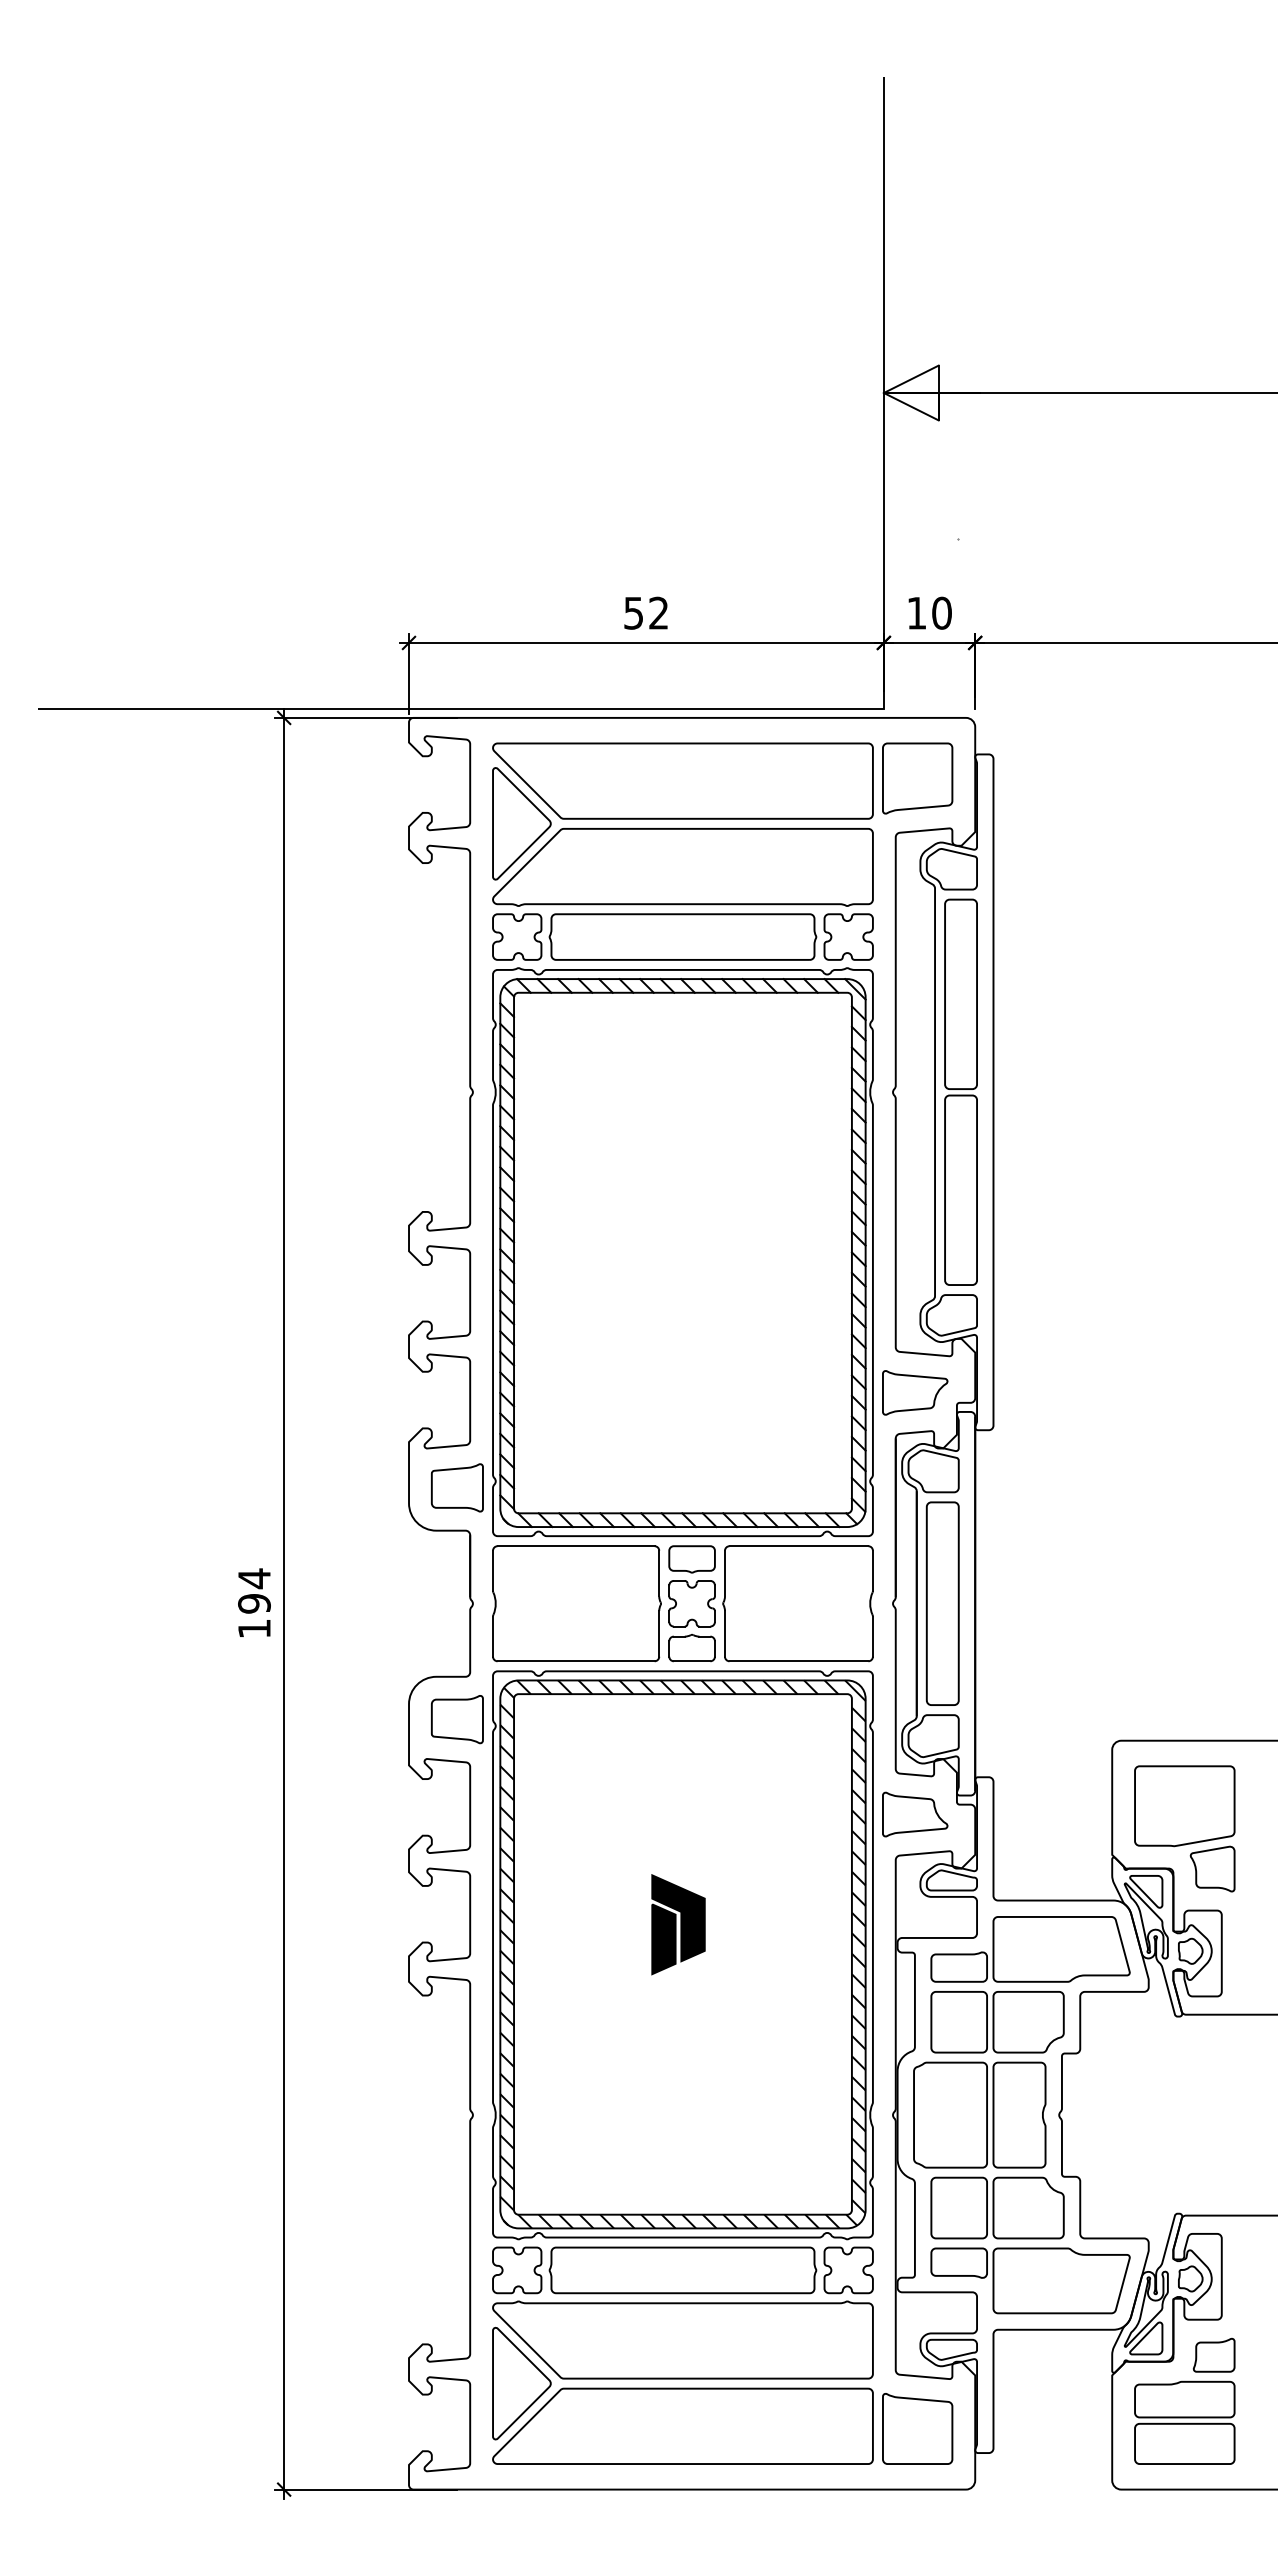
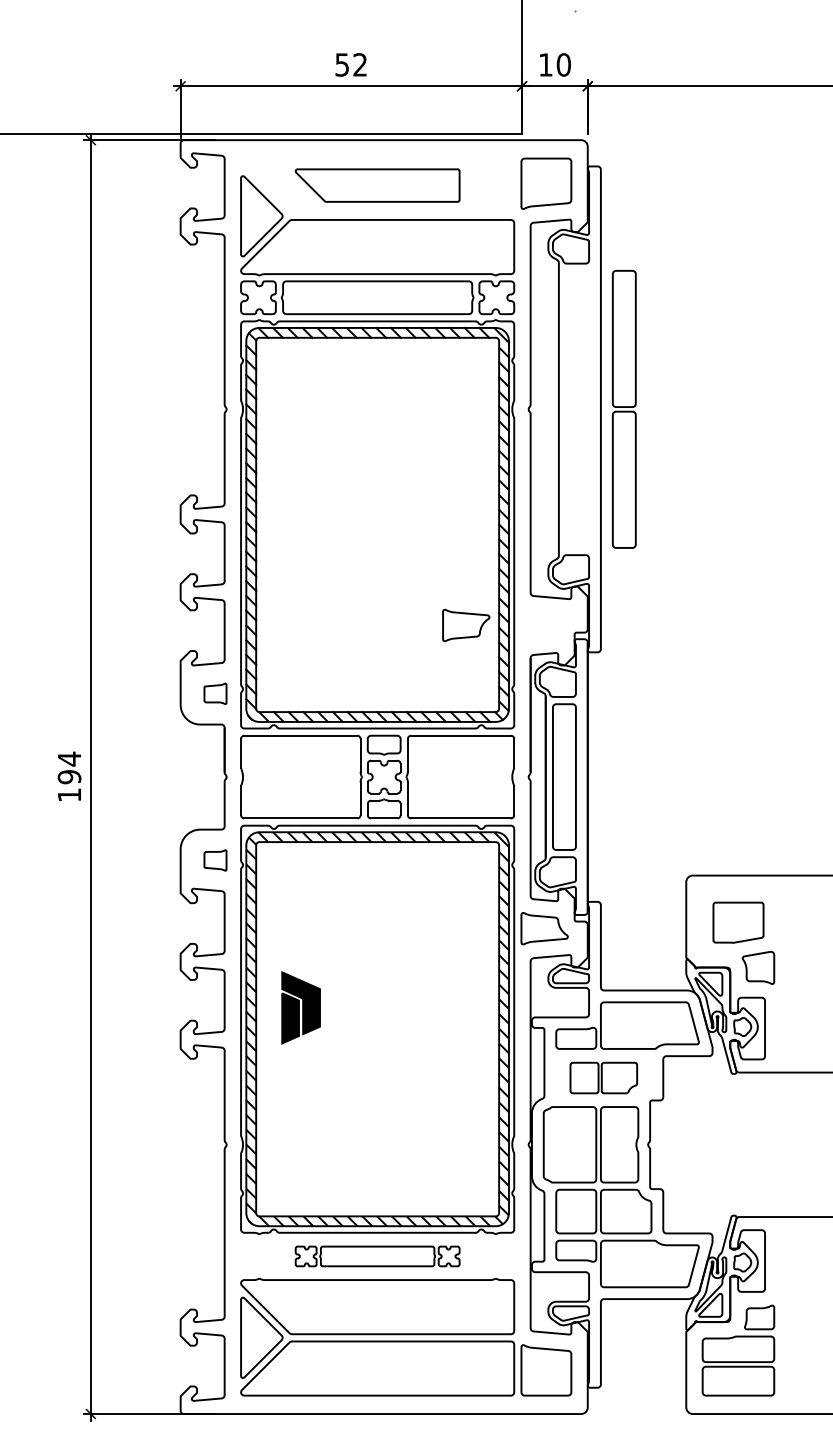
part: (682, 780) -> (377, 185), size x0.6
part: (960, 1091) -> (623, 408), moved
part: (915, 1392) -> (466, 625), moved
part: (457, 1487) -> (215, 693), size x0.6
part: (457, 1719) -> (215, 860), size x0.6
part: (1184, 1806) -> (738, 922), size x0.7
part: (678, 1924) -> (301, 1007), moved
part: (997, 2022) -> (603, 1078), size x0.7
part: (682, 2270) -> (377, 1256), size x0.6

